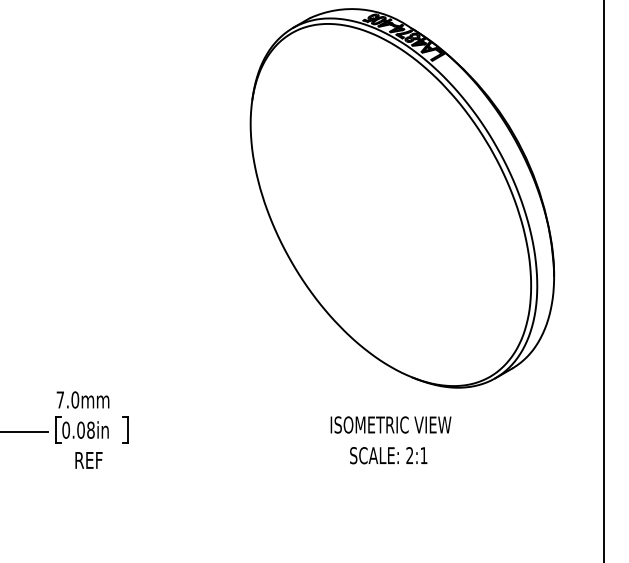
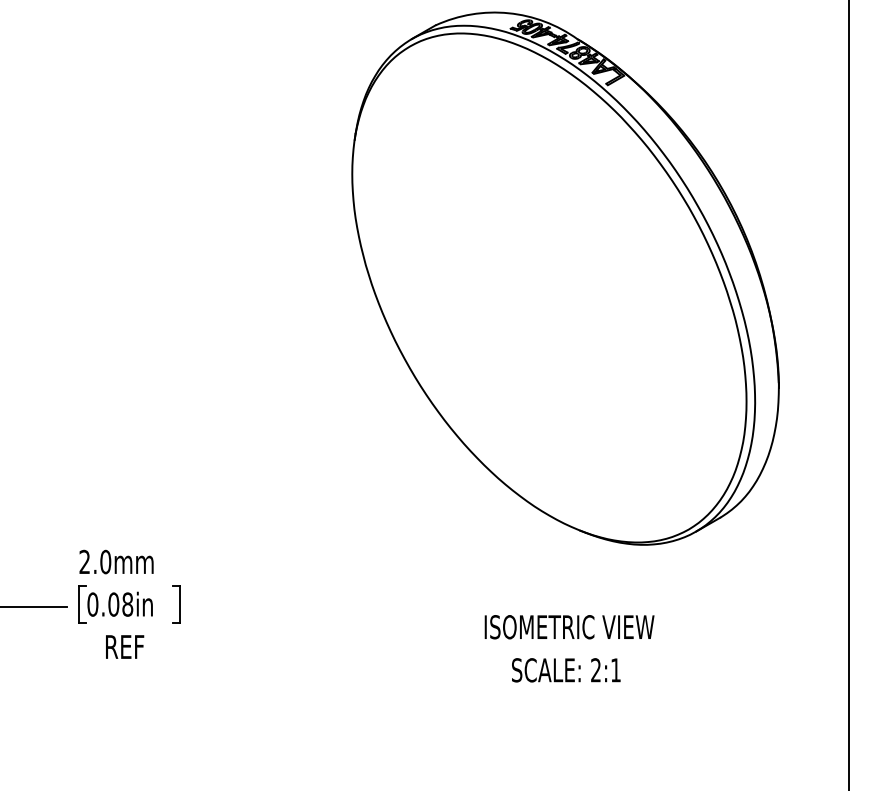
text: (60, 399) -> (84, 561), 7.0mm -> 2.0mm
text: (390, 440) -> (569, 648), moved

